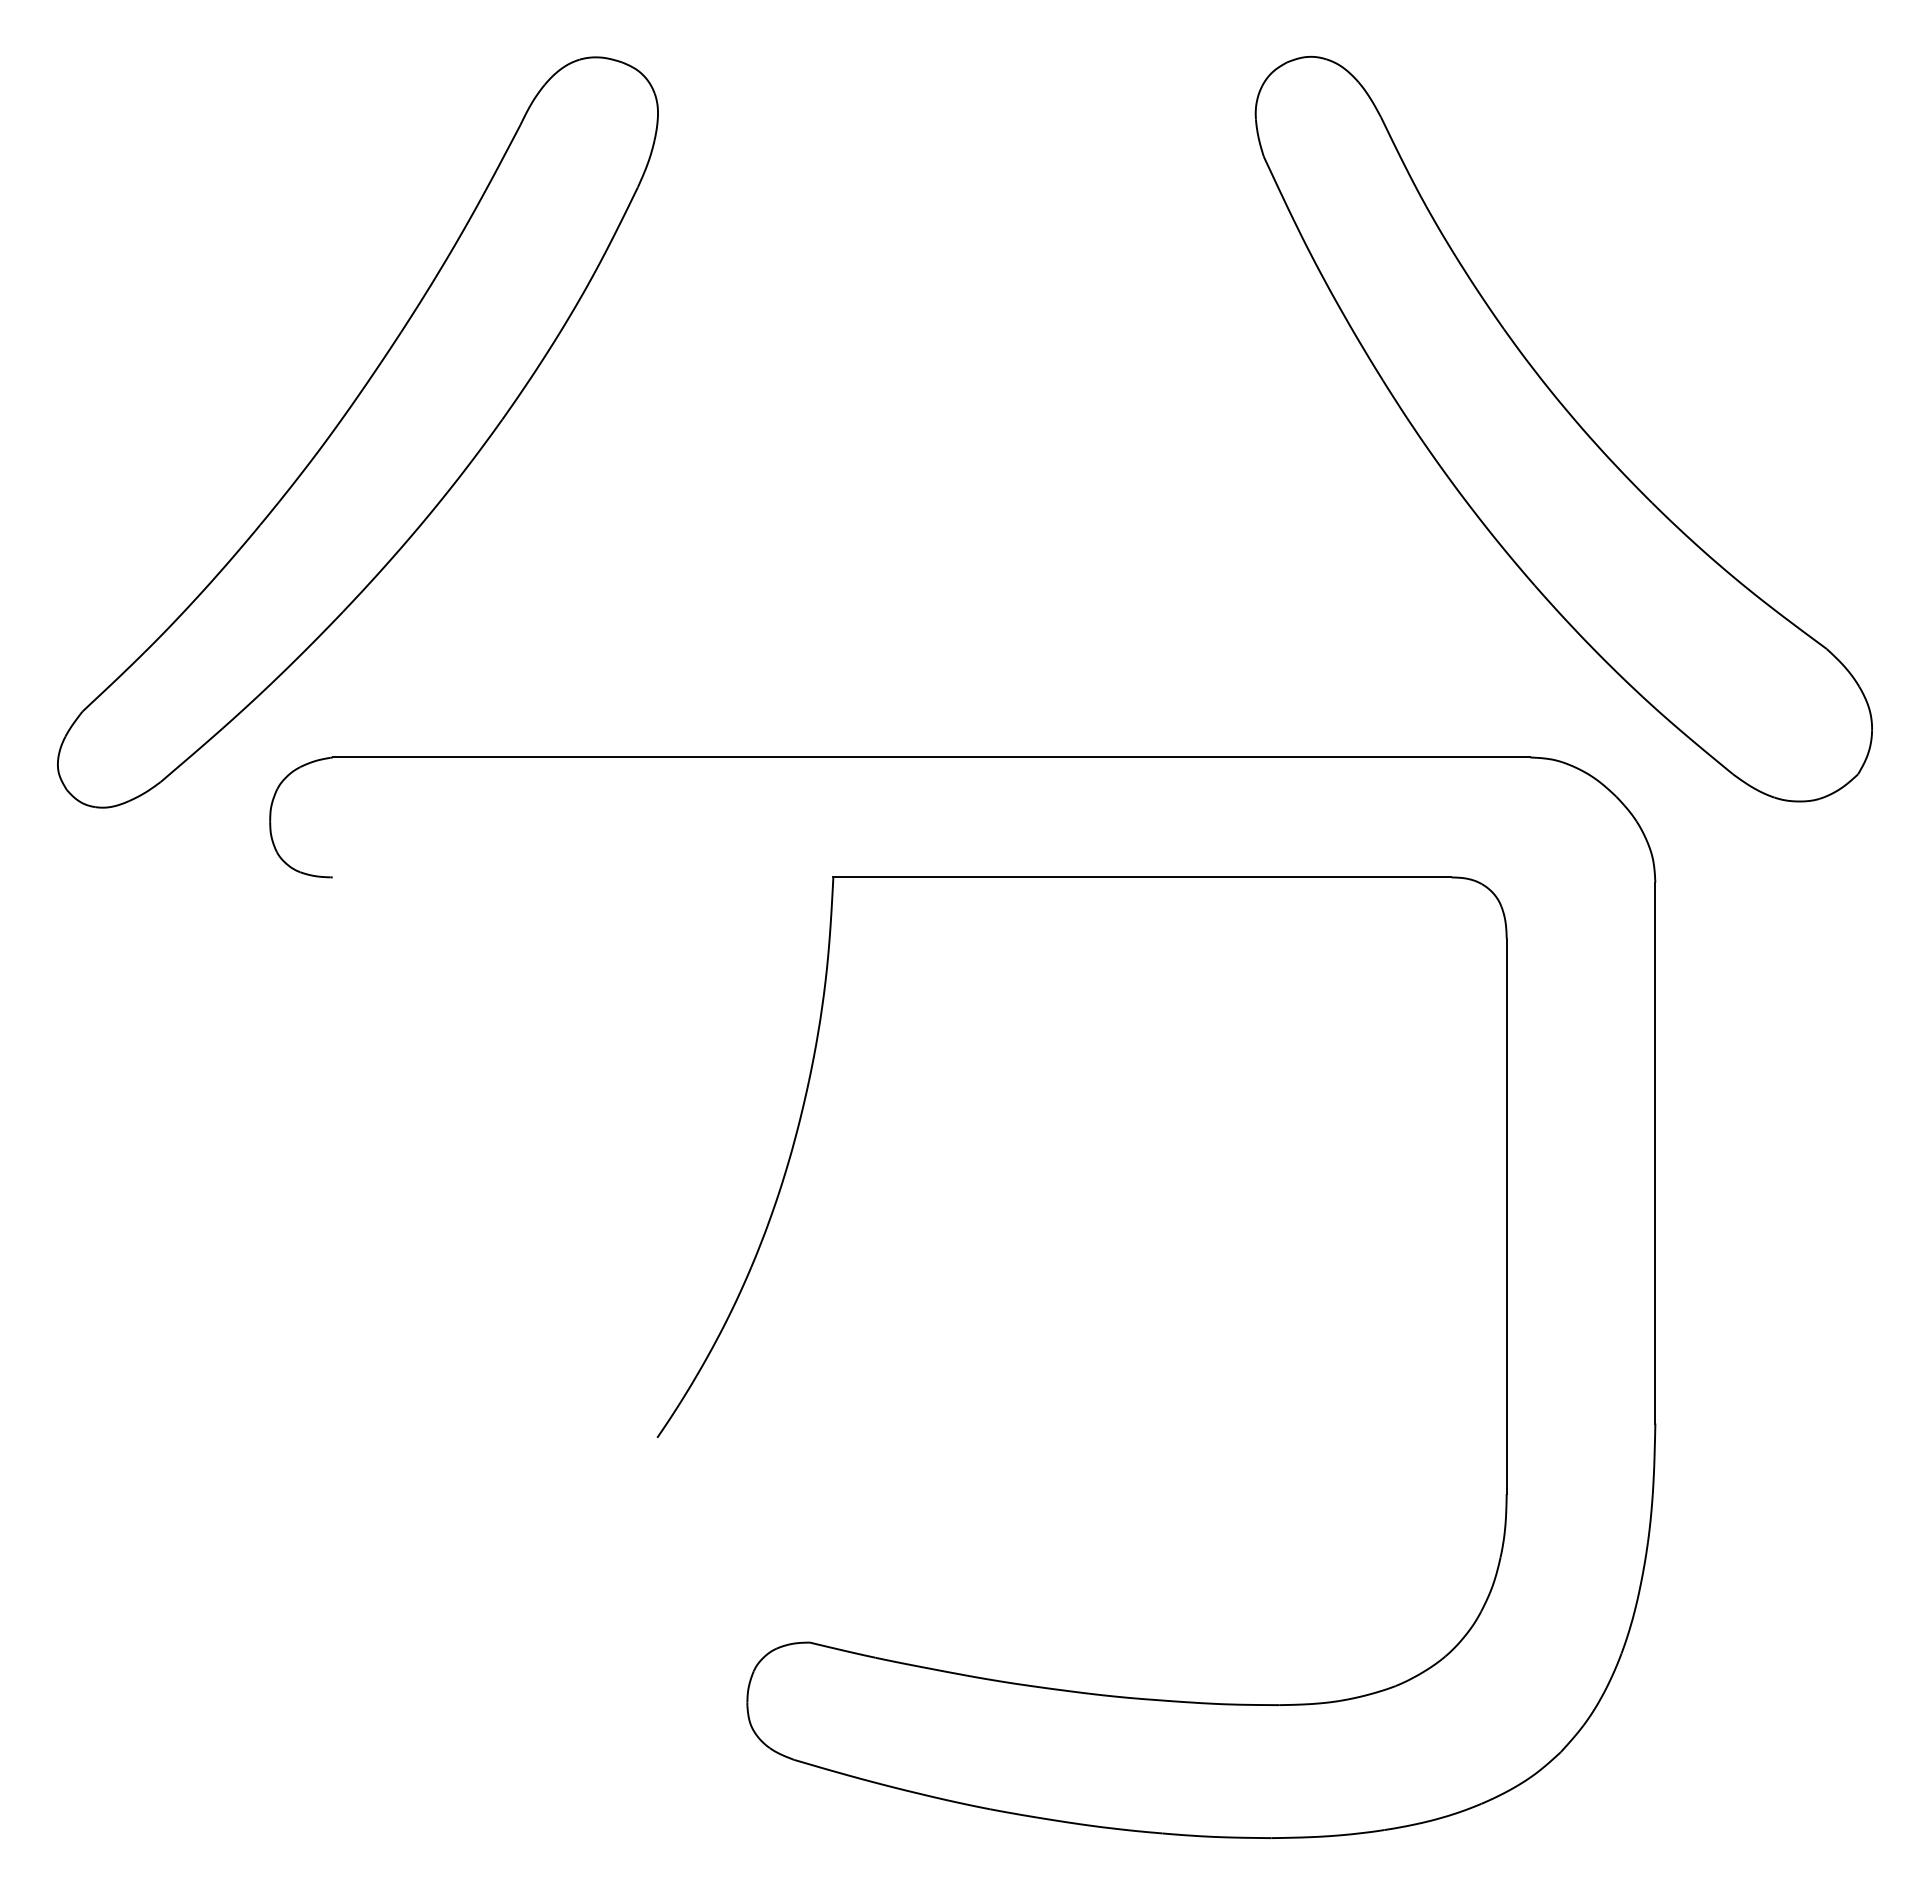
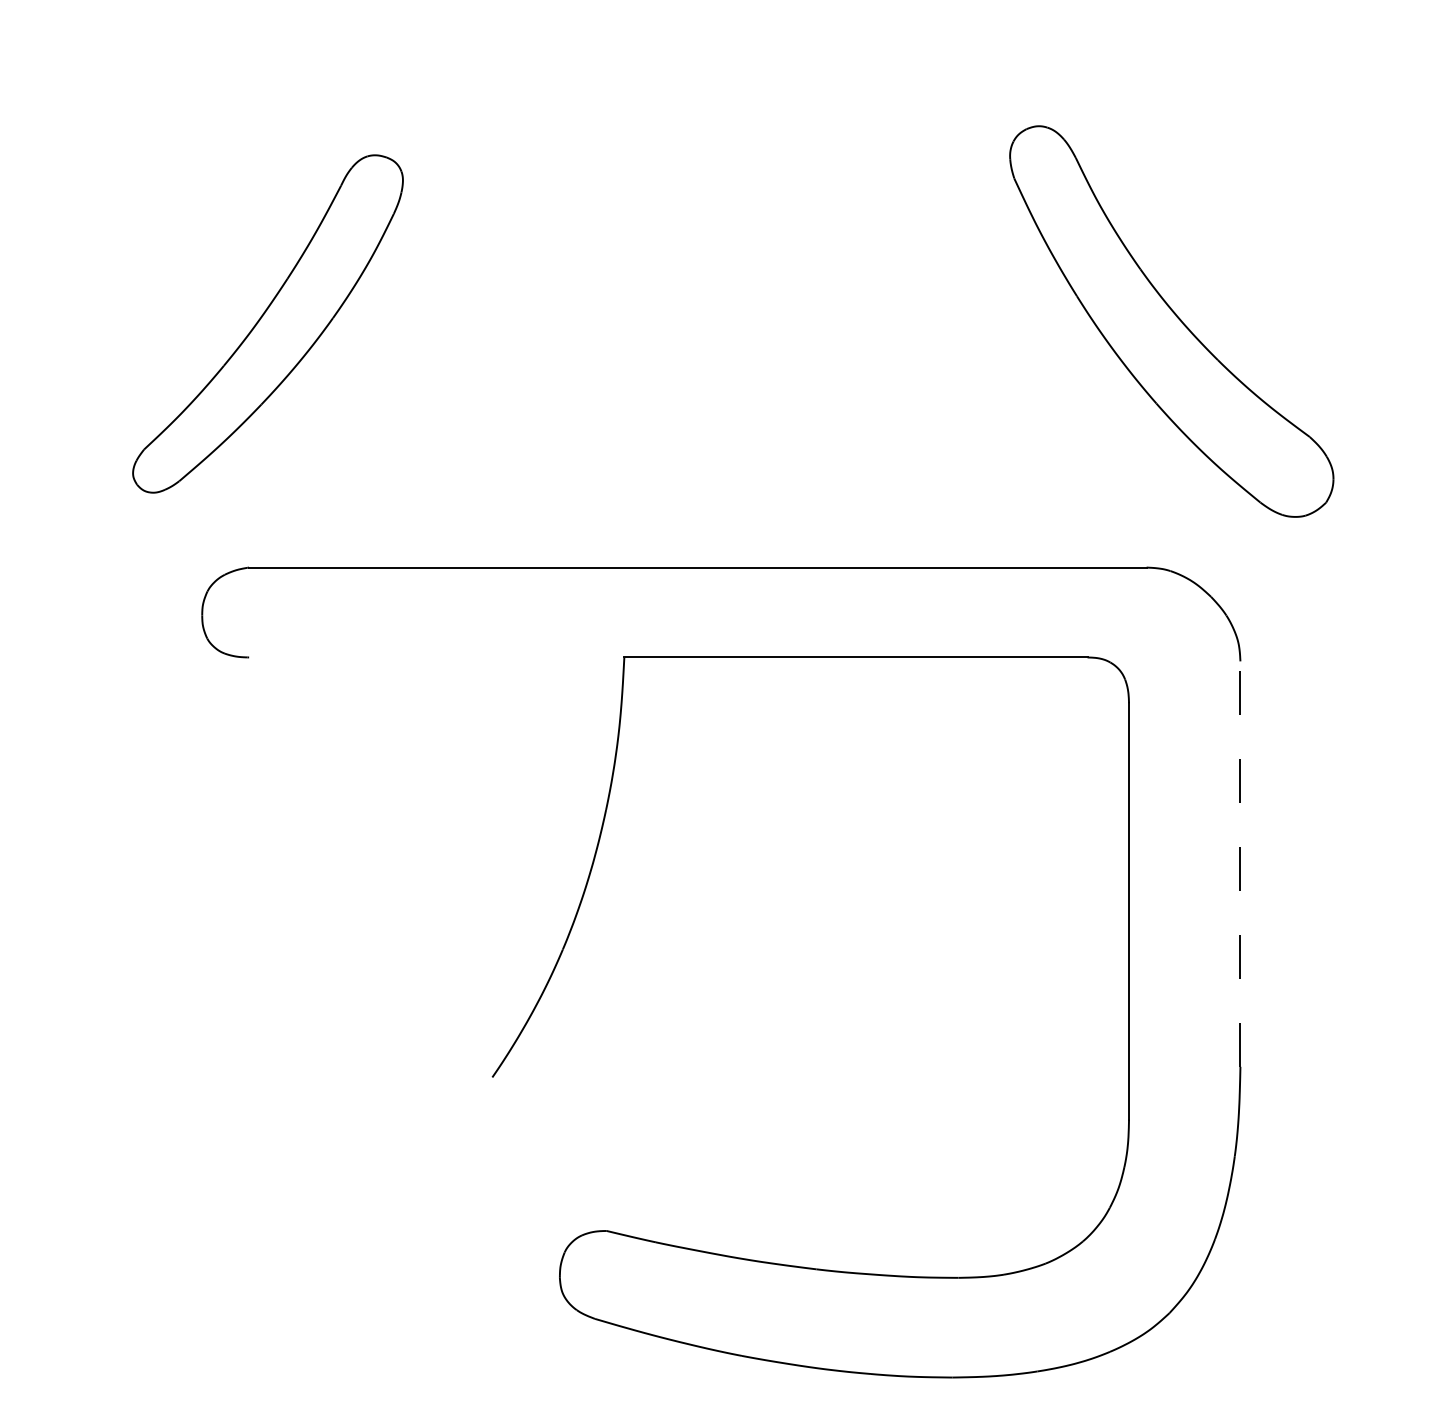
part: (1563, 429) -> (1171, 321), size x0.7
part: (357, 432) -> (267, 324), size x0.6
line: (1655, 1152) -> (1240, 863), solid -> dashed

